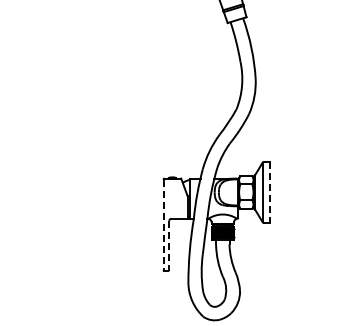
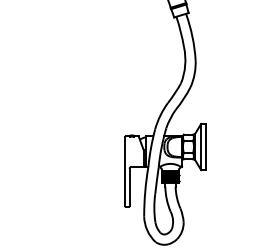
line: (269, 192) -> (206, 147), dashed -> solid
line: (163, 225) -> (125, 172), dashed -> solid
line: (169, 245) -> (129, 187), dashed -> solid

